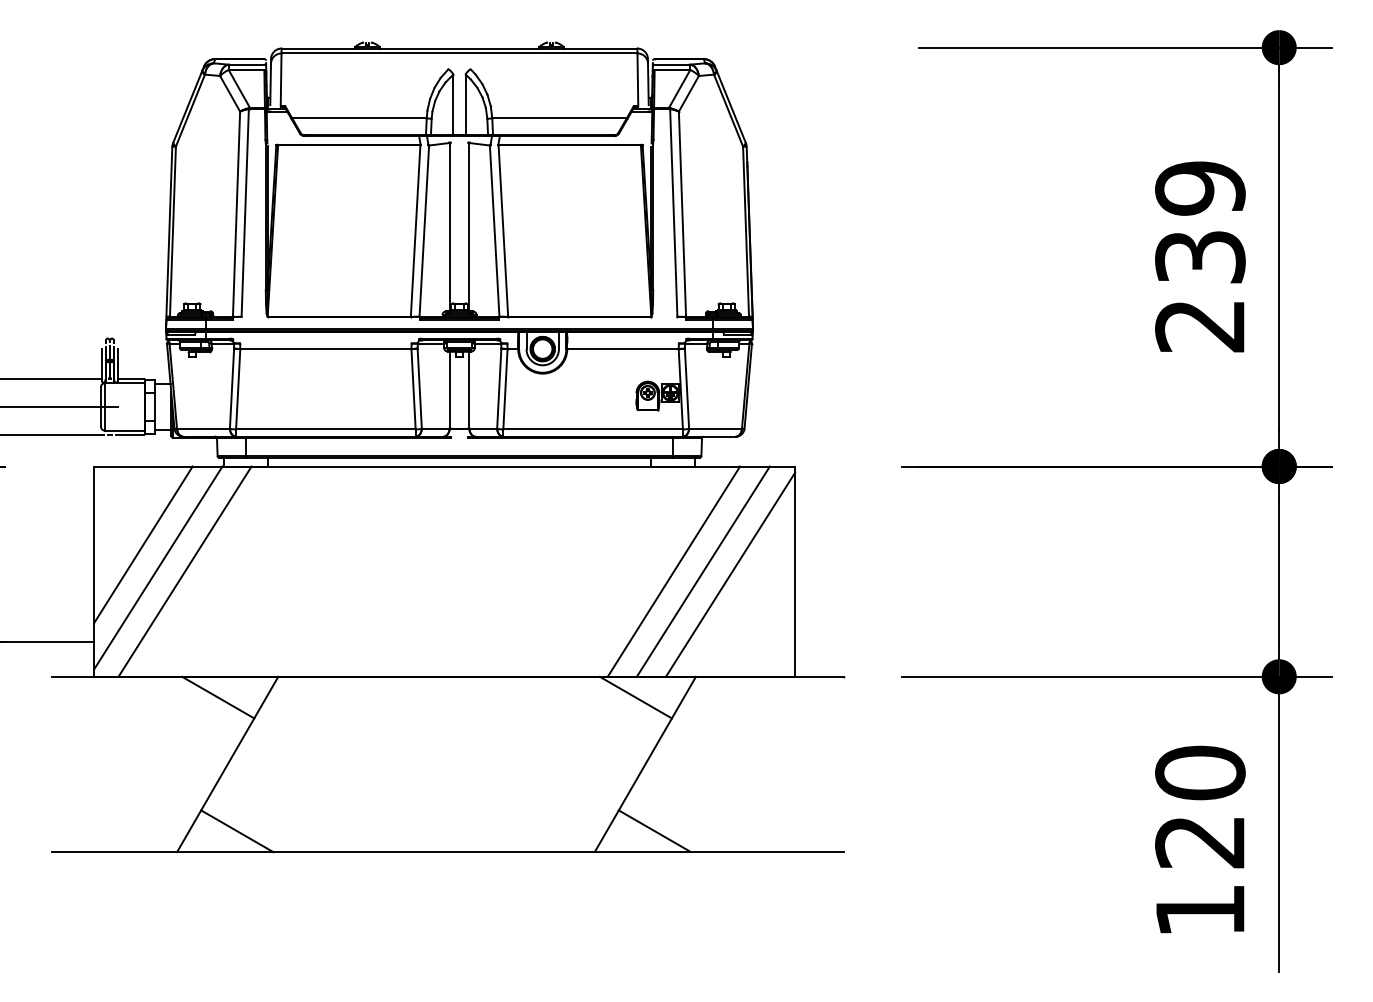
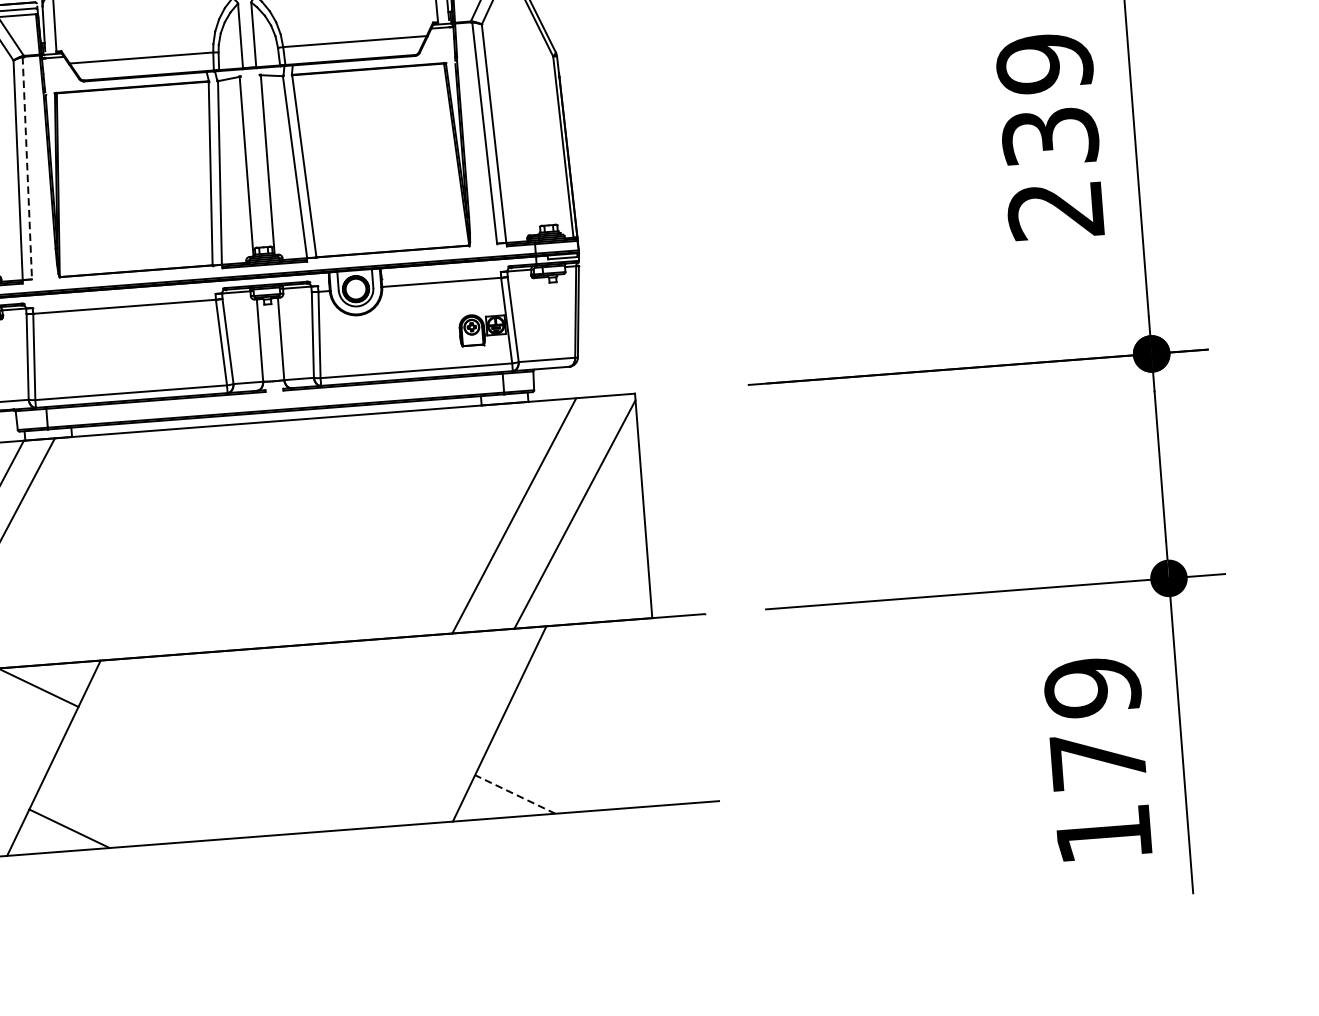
line: (245, 212) -> (27, 167), solid -> dashed
line: (702, 571) -> (544, 513), removed
line: (635, 697) -> (483, 653), removed
text: (1200, 806) -> (1095, 723), 120 -> 179
line: (654, 831) -> (514, 794), solid -> dashed

